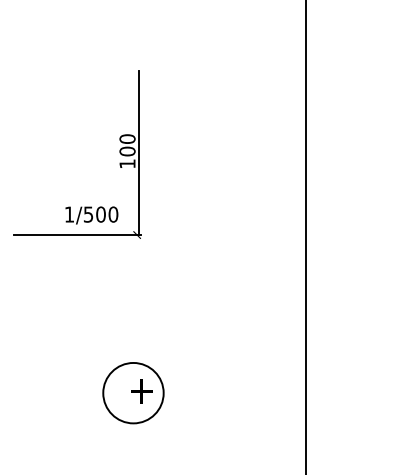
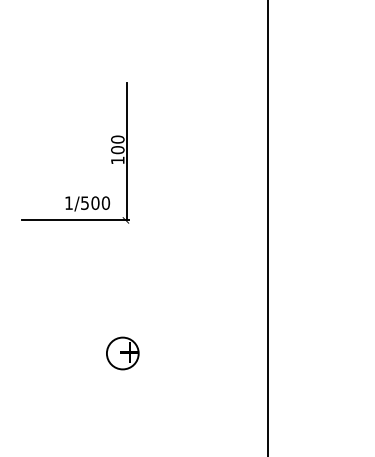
circle: (133, 393) -> (122, 353), size x0.62

